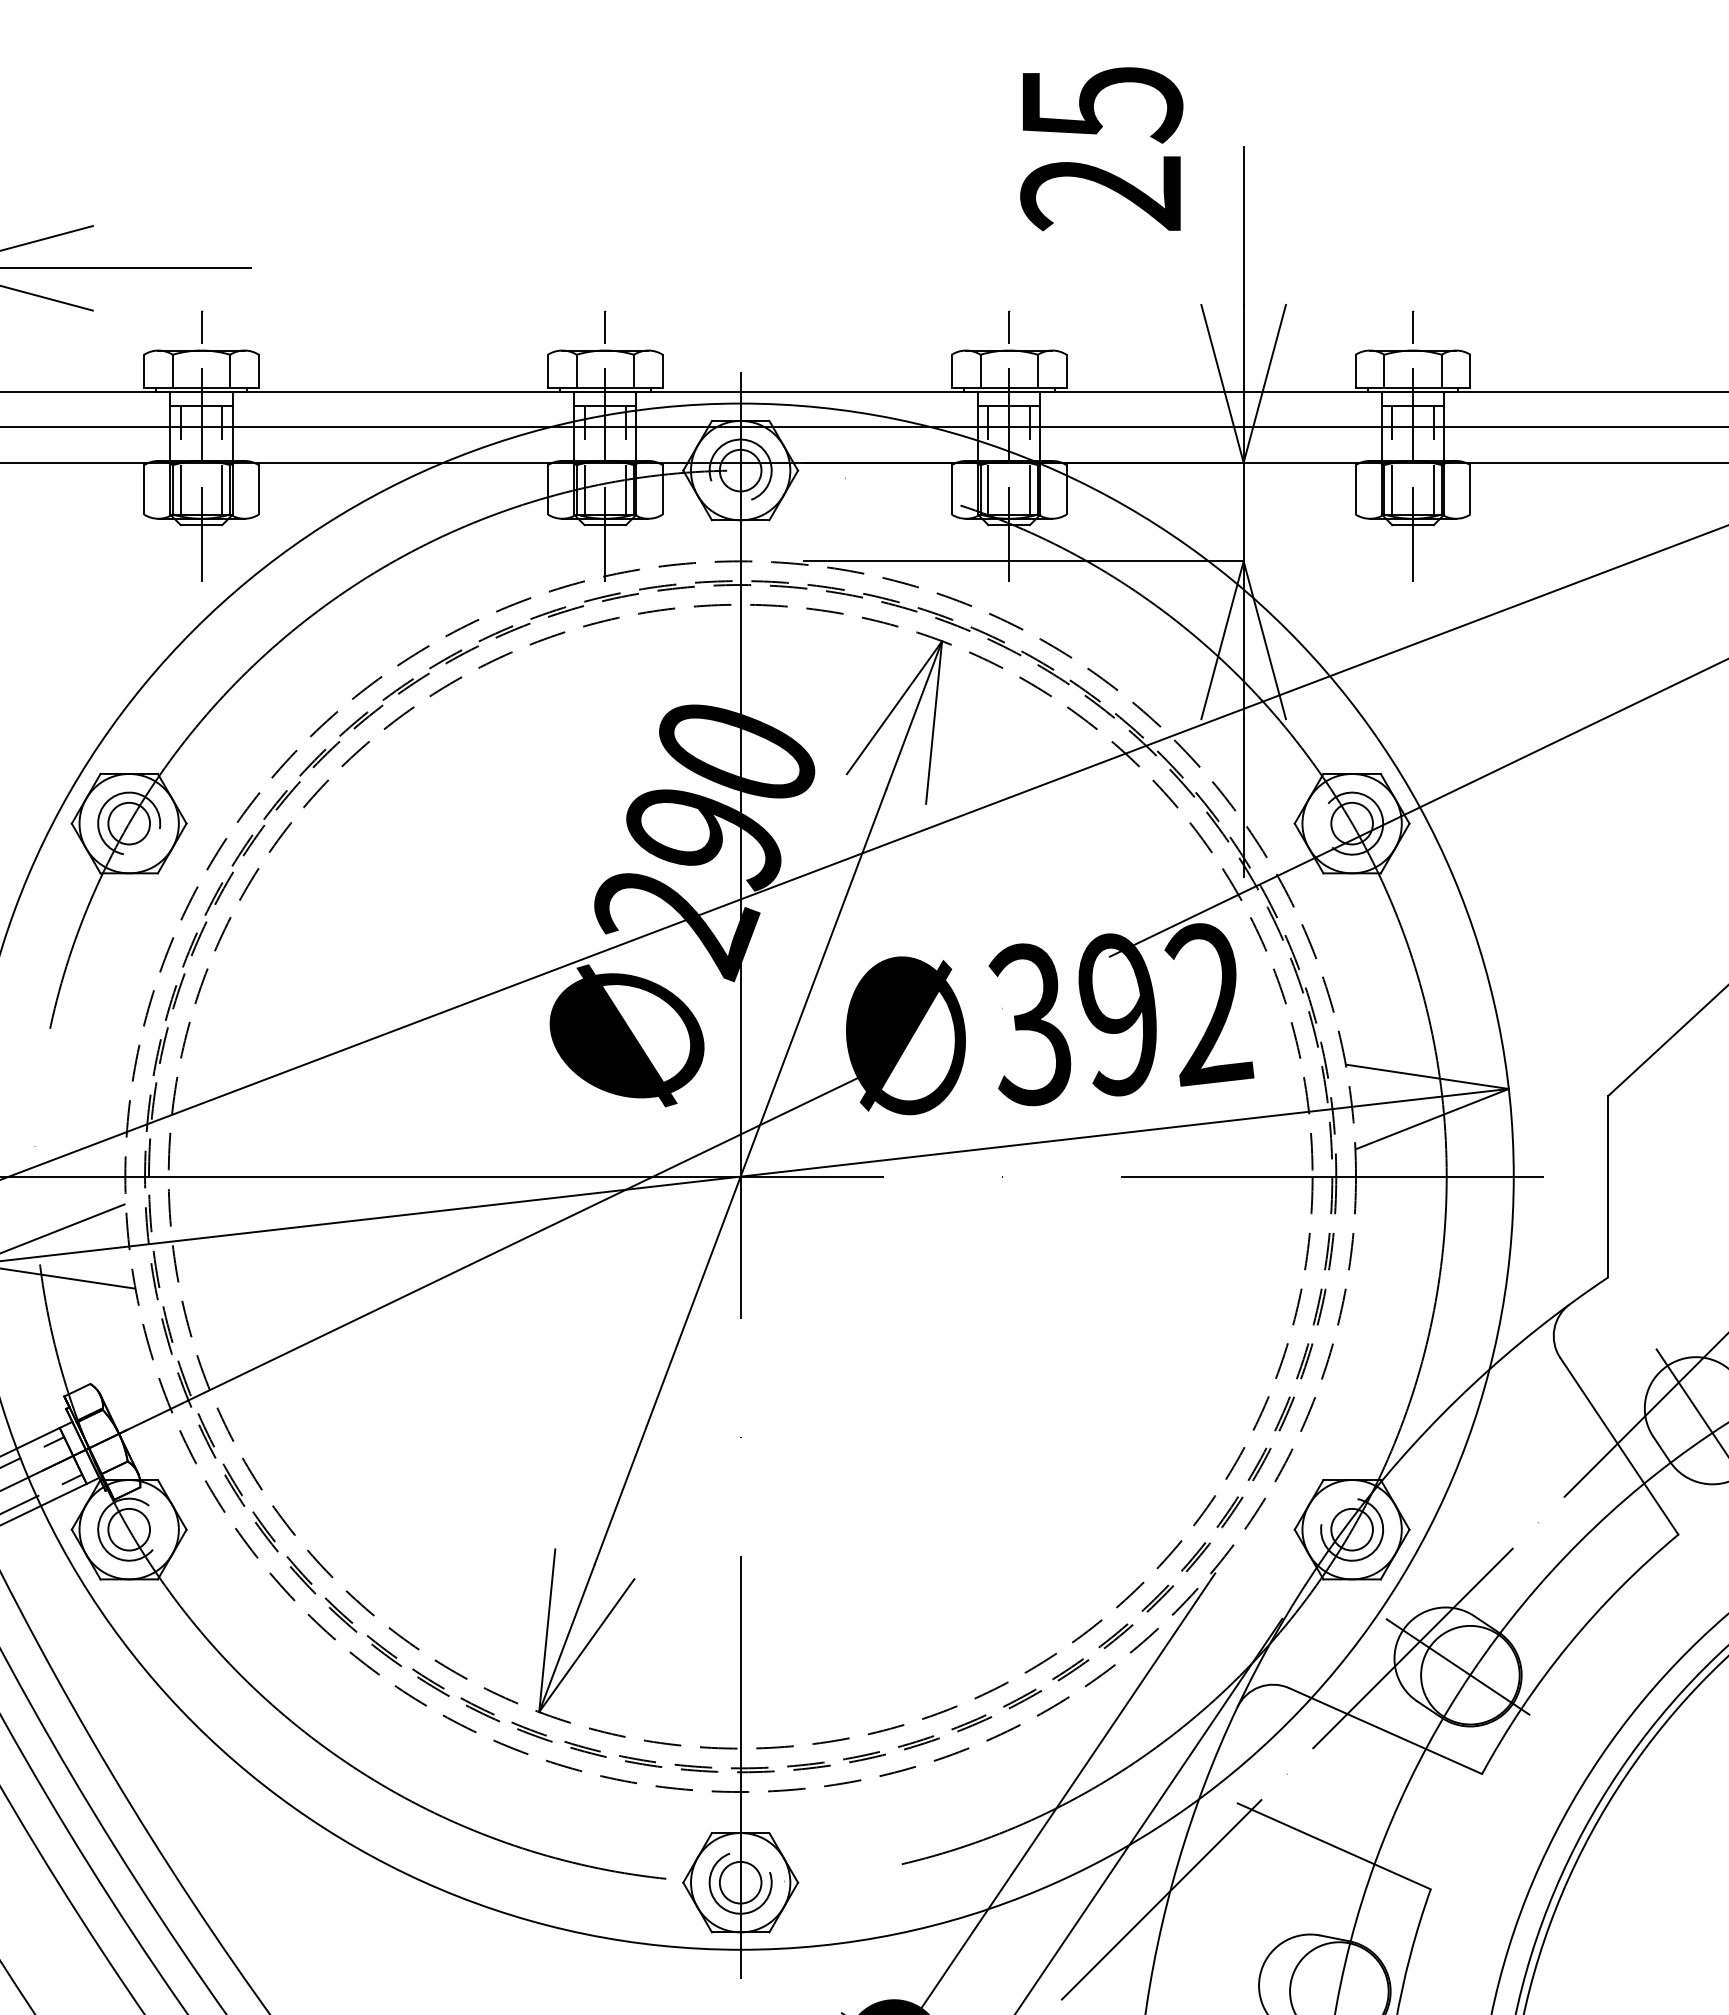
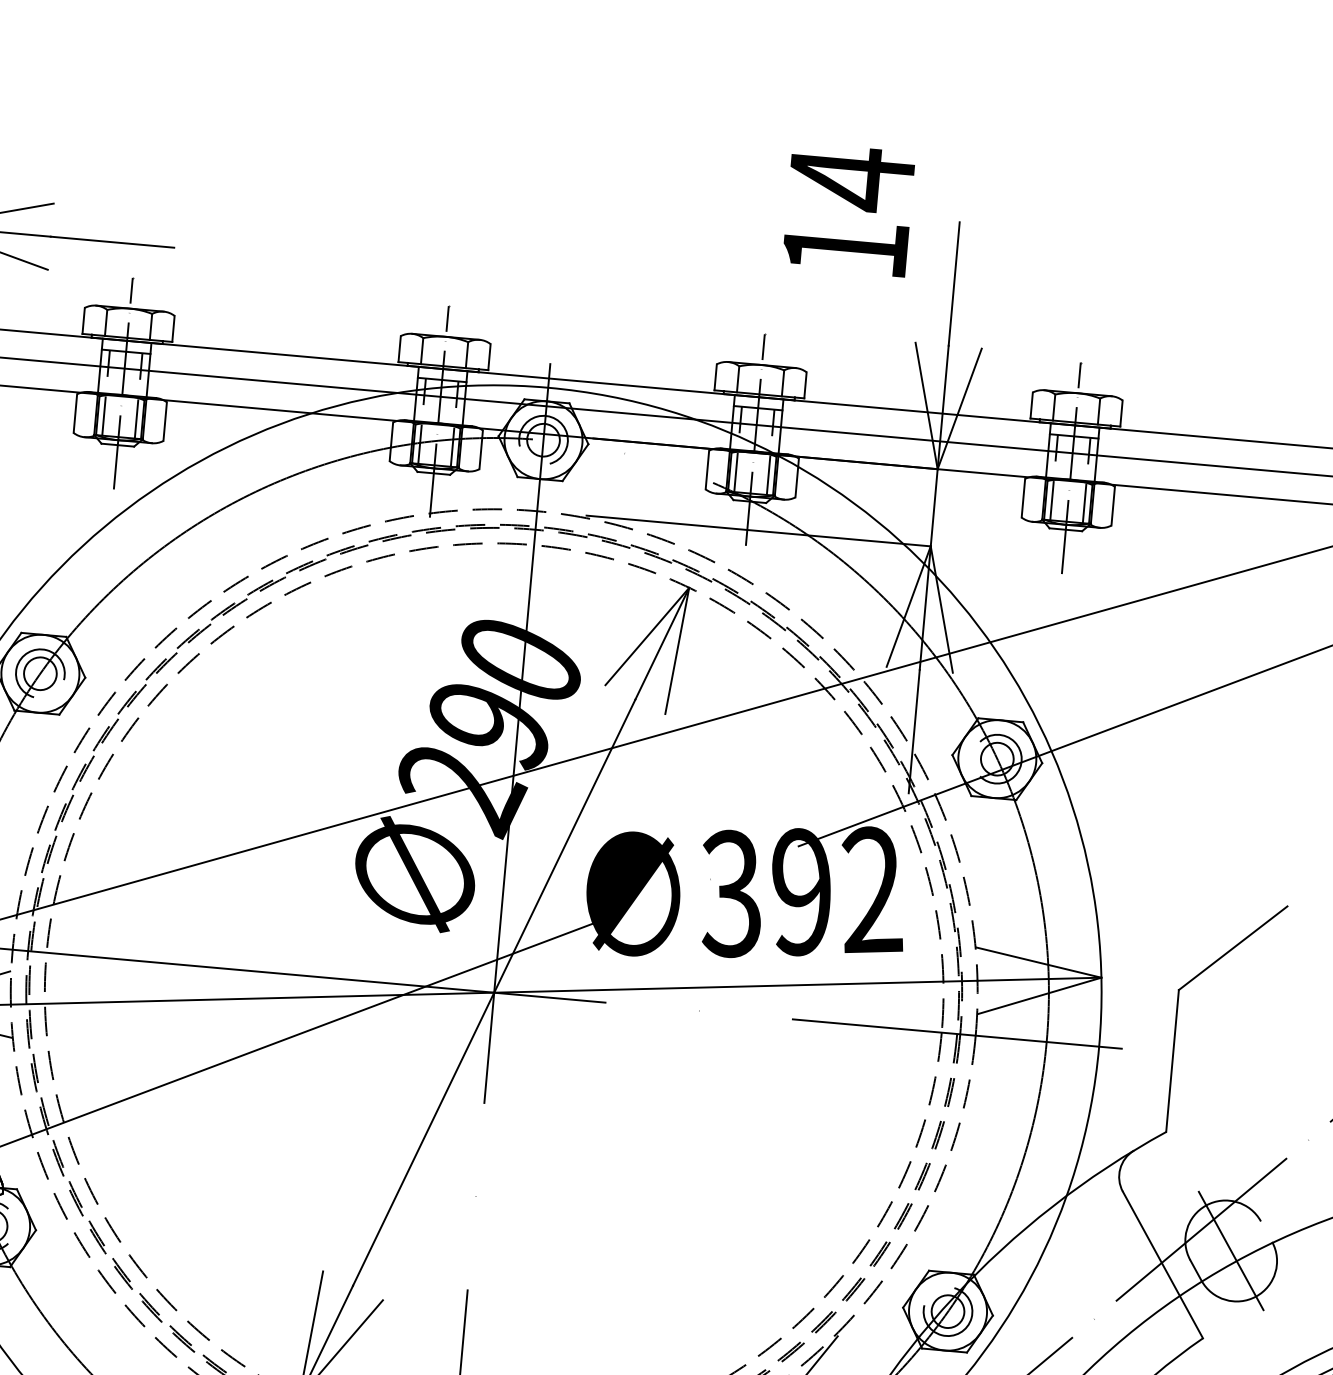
text: (1101, 147) -> (848, 212), 25 -> 14

